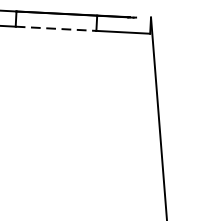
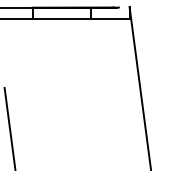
line: (57, 28) -> (62, 18), dashed -> solid

